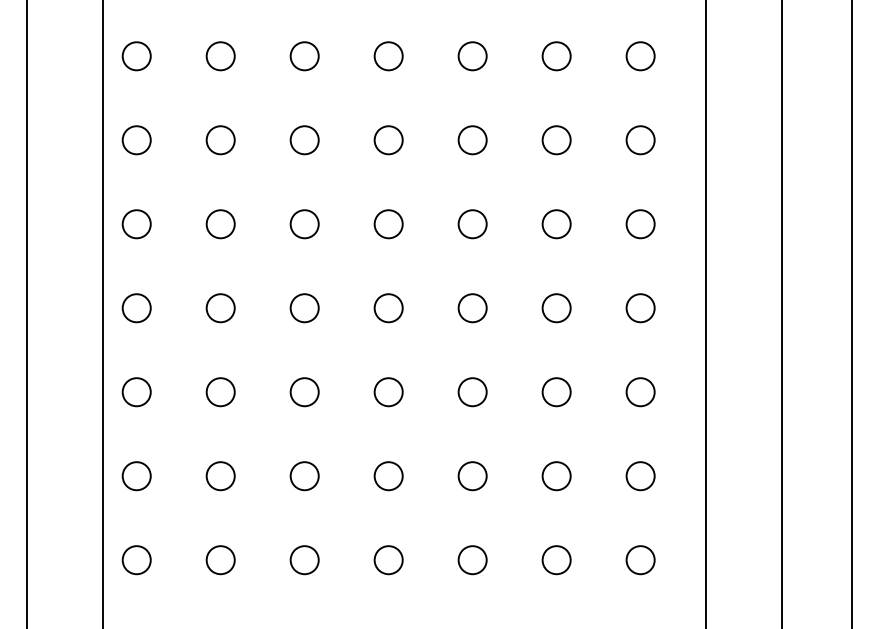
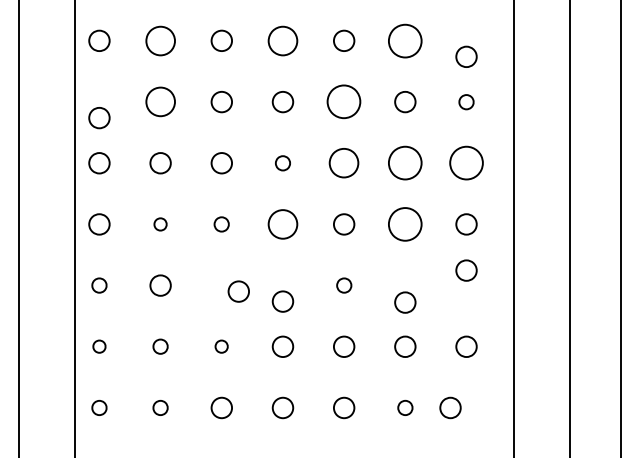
part: (220, 55) -> (160, 40), size x1.4
part: (388, 55) -> (282, 40), size x1.4
part: (556, 55) -> (405, 40), size x1.6
part: (640, 55) -> (466, 56), moved
part: (136, 140) -> (99, 118), moved
part: (220, 140) -> (160, 102), size x1.4
part: (473, 140) -> (344, 102), size x1.6
part: (640, 140) -> (466, 102), size x0.7
part: (388, 224) -> (282, 163), size x0.7
part: (473, 224) -> (344, 163), size x1.4
part: (556, 224) -> (405, 163), size x1.6
part: (640, 224) -> (466, 163), size x1.6
part: (220, 308) -> (160, 224), size x0.6
part: (304, 308) -> (221, 224), size x0.7
part: (388, 308) -> (282, 224), size x1.4
part: (556, 308) -> (405, 224), size x1.6
part: (136, 392) -> (99, 285), size x0.7
part: (304, 392) -> (238, 291), moved
part: (388, 392) -> (282, 301), moved
part: (473, 392) -> (344, 285), size x0.7
part: (556, 392) -> (405, 302), moved
part: (640, 392) -> (466, 270), moved
part: (136, 475) -> (99, 346), size x0.6
part: (220, 475) -> (160, 346), size x0.7
part: (304, 475) -> (221, 346), size x0.6
part: (136, 559) -> (99, 407), size x0.7
part: (220, 559) -> (160, 407), size x0.7
part: (556, 559) -> (405, 407), size x0.7
part: (640, 559) -> (450, 407), moved

